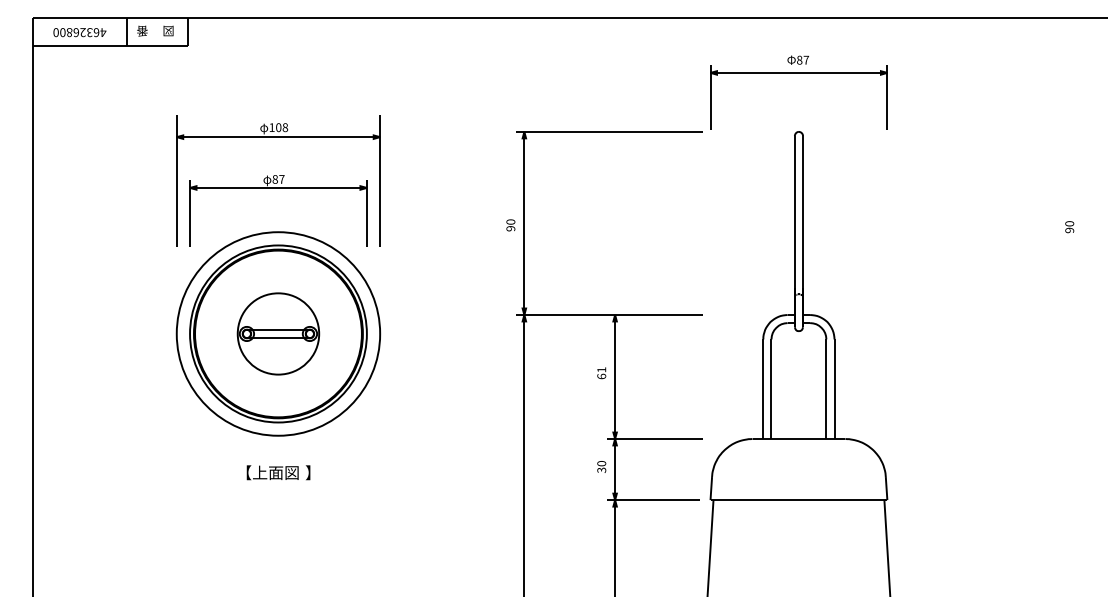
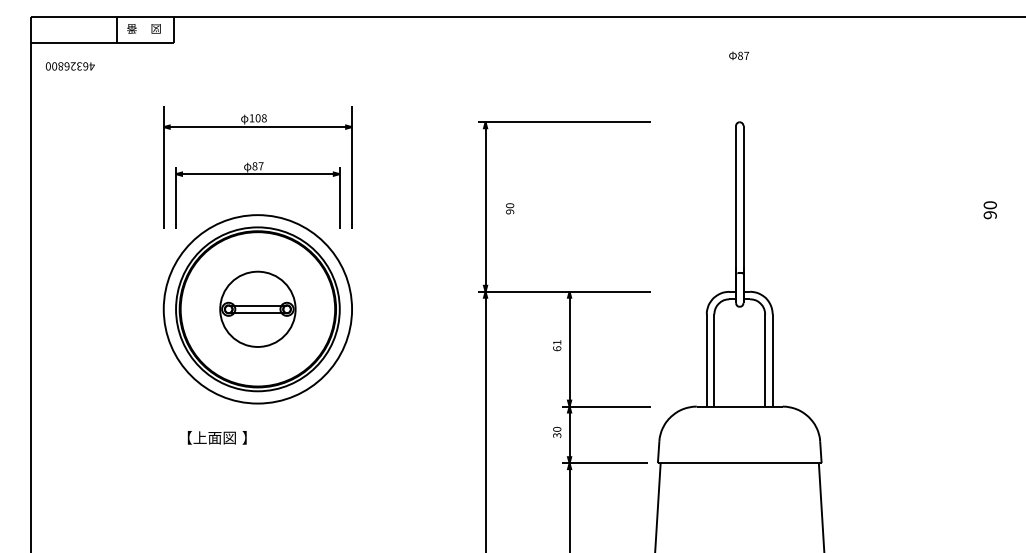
part: (79, 32) -> (70, 66), moved
part: (798, 73) -> (739, 68), removed
part: (510, 225) -> (509, 208), moved
part: (1069, 227) -> (990, 210), size x1.6
part: (278, 472) -> (217, 437), moved

